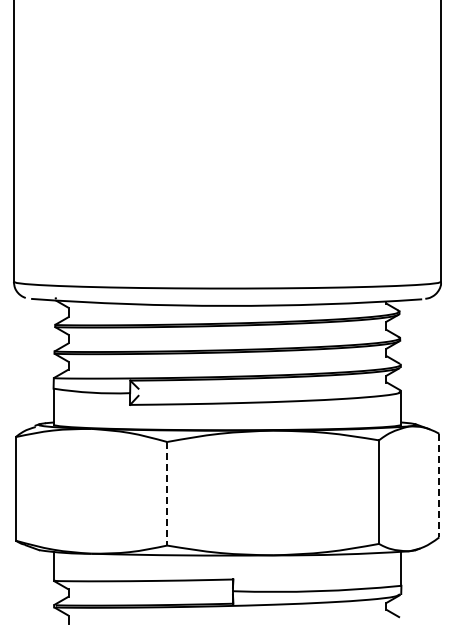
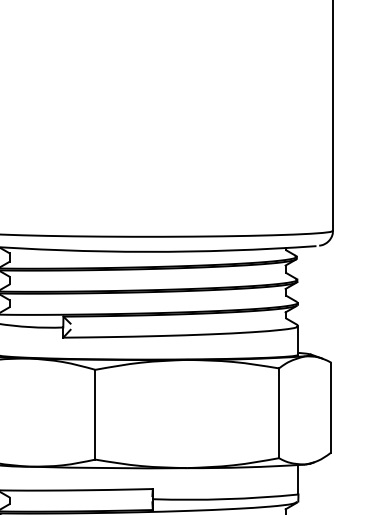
line: (439, 485) -> (331, 407), dashed -> solid
line: (167, 493) -> (95, 414), dashed -> solid

